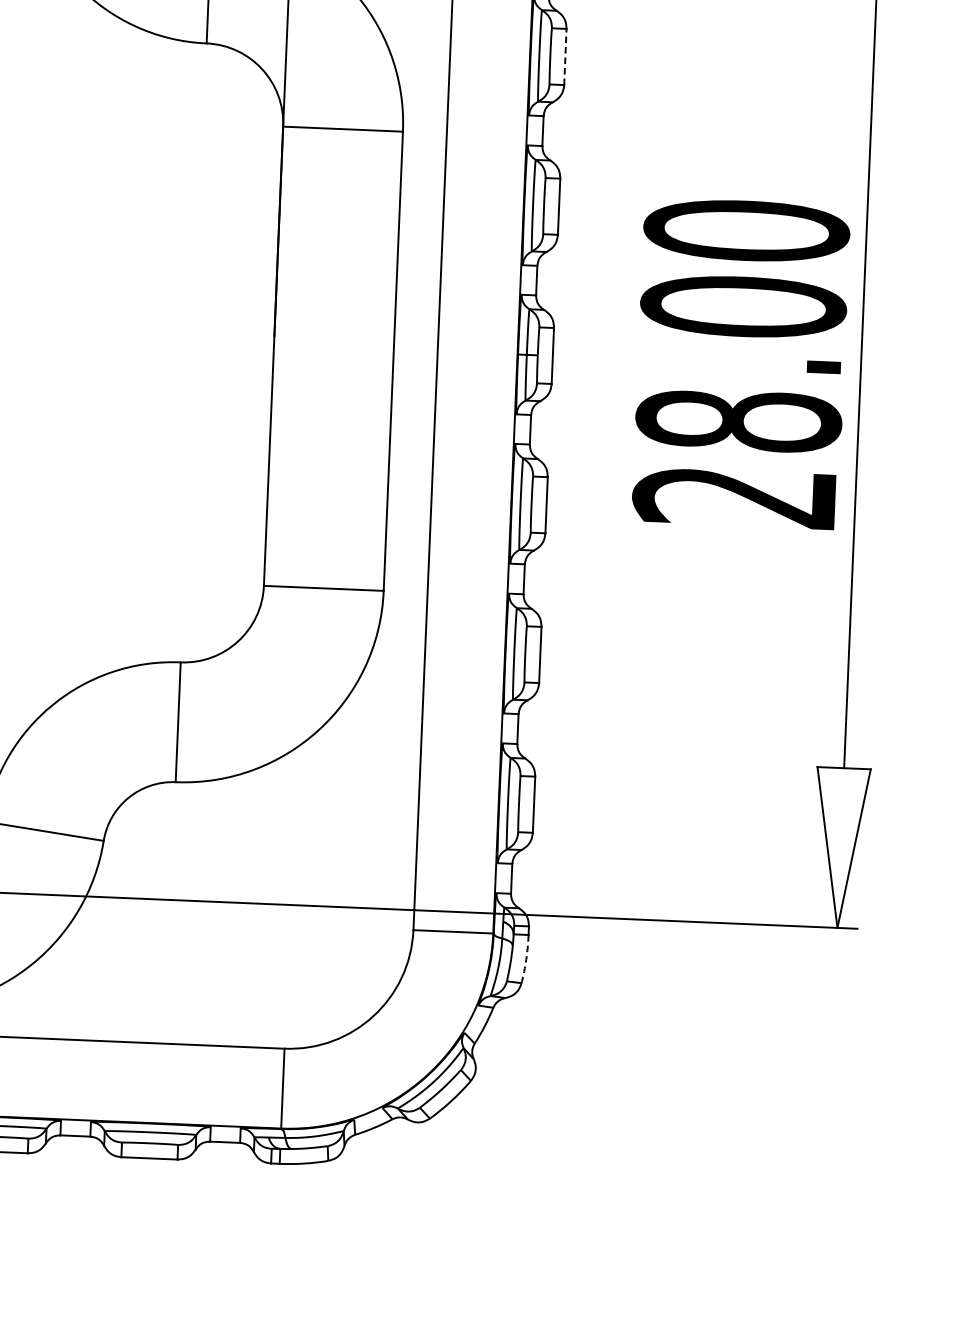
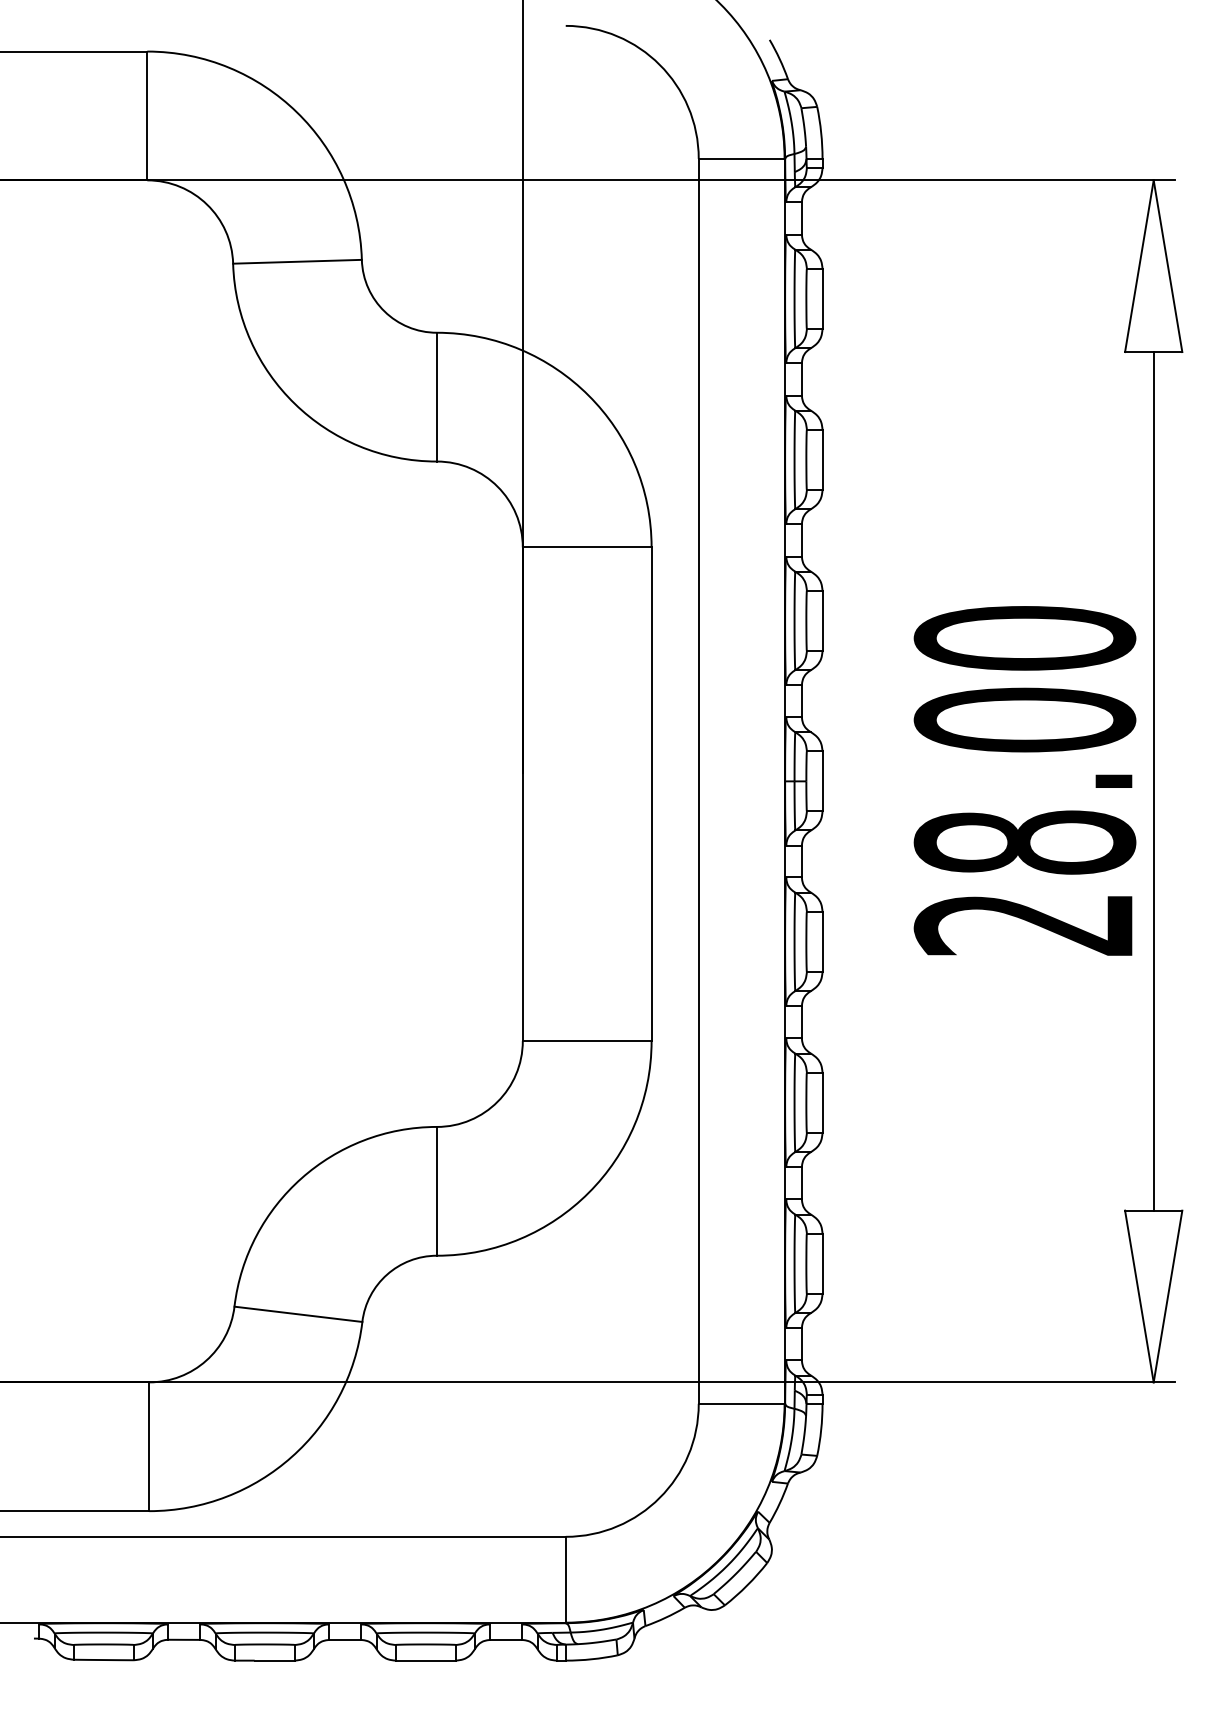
line: (565, 56) -> (822, 459), dashed -> solid
arc: (526, 958) -> (821, 1429), dashed -> solid

